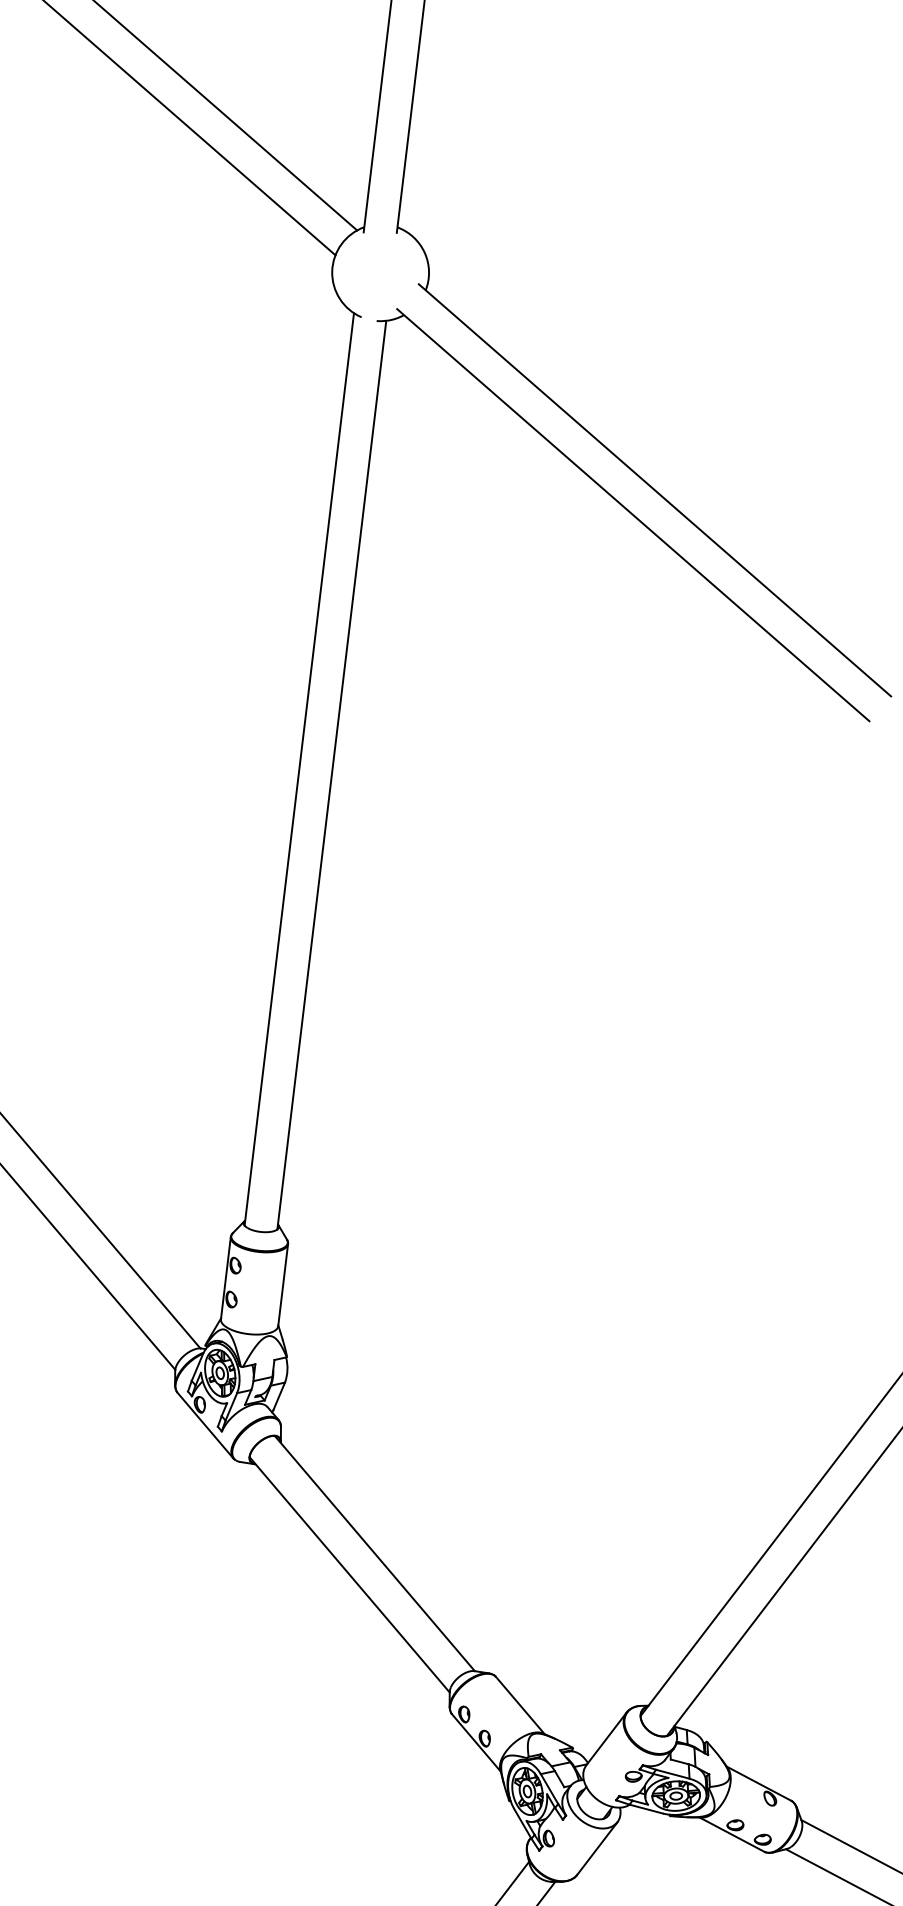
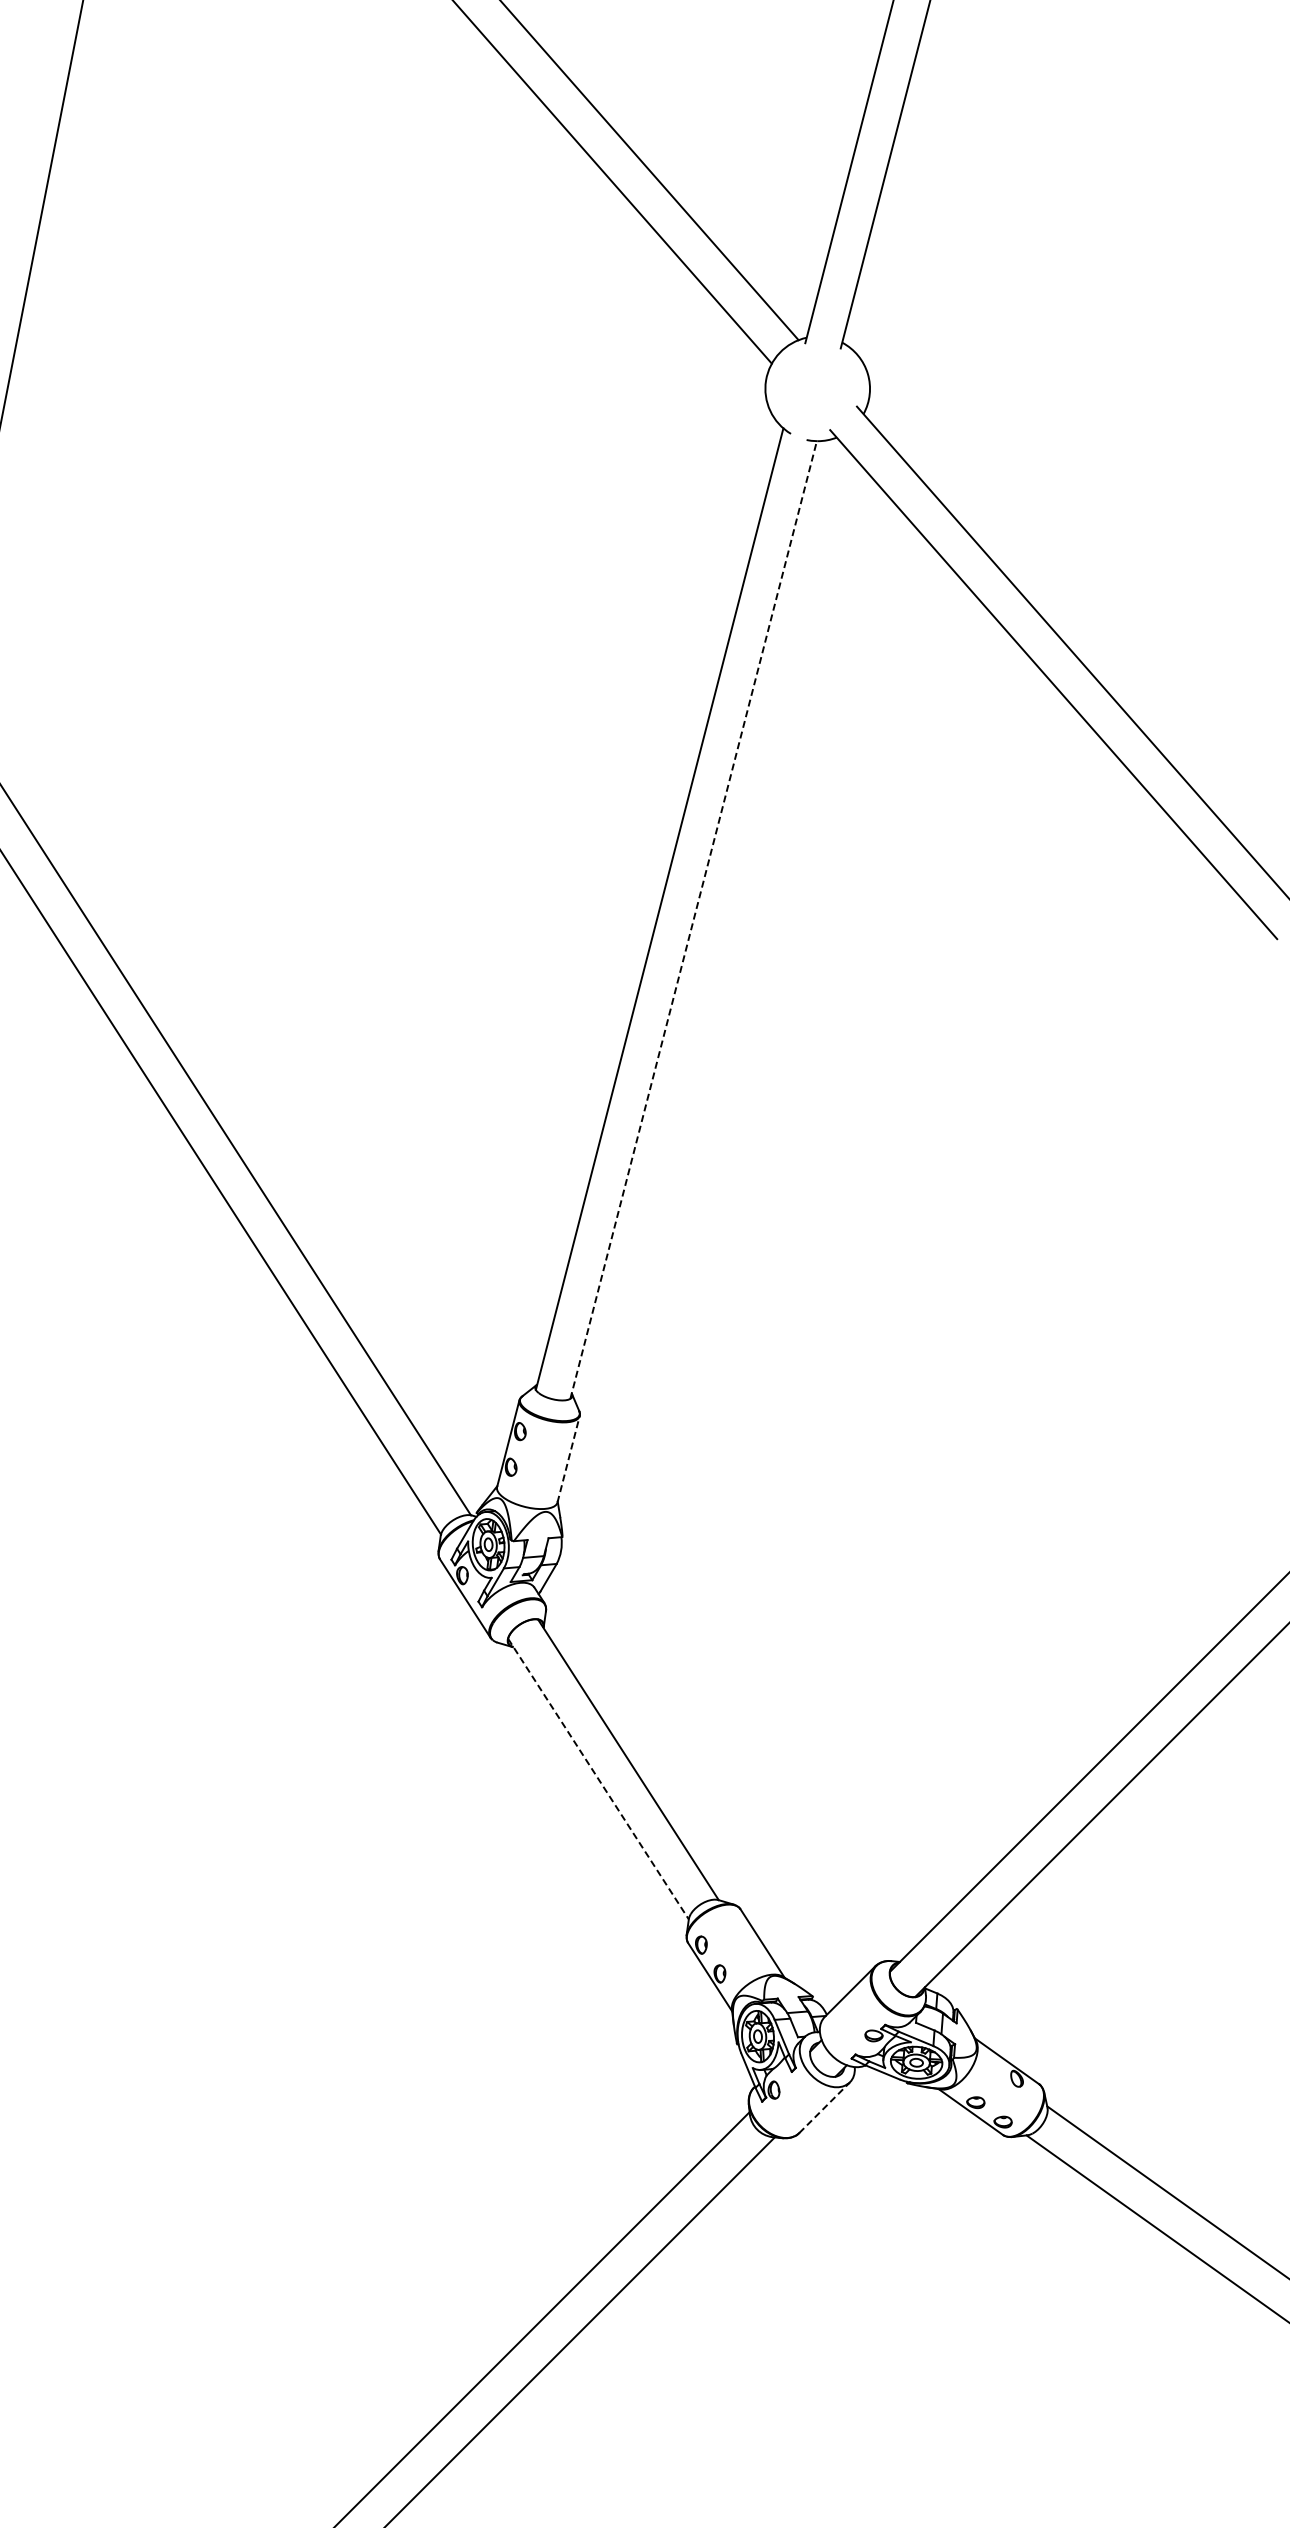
line: (331, 774) -> (693, 919), solid -> dashed
line: (283, 1285) -> (568, 1459), solid -> dashed
line: (349, 1575) -> (598, 1779), solid -> dashed
line: (597, 1848) -> (824, 2107), solid -> dashed

